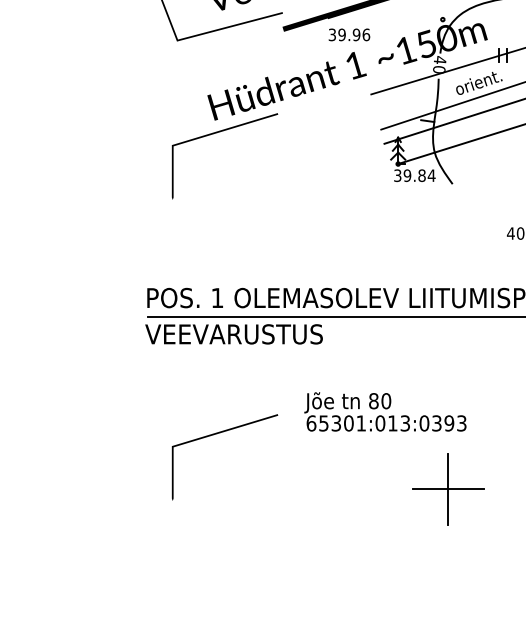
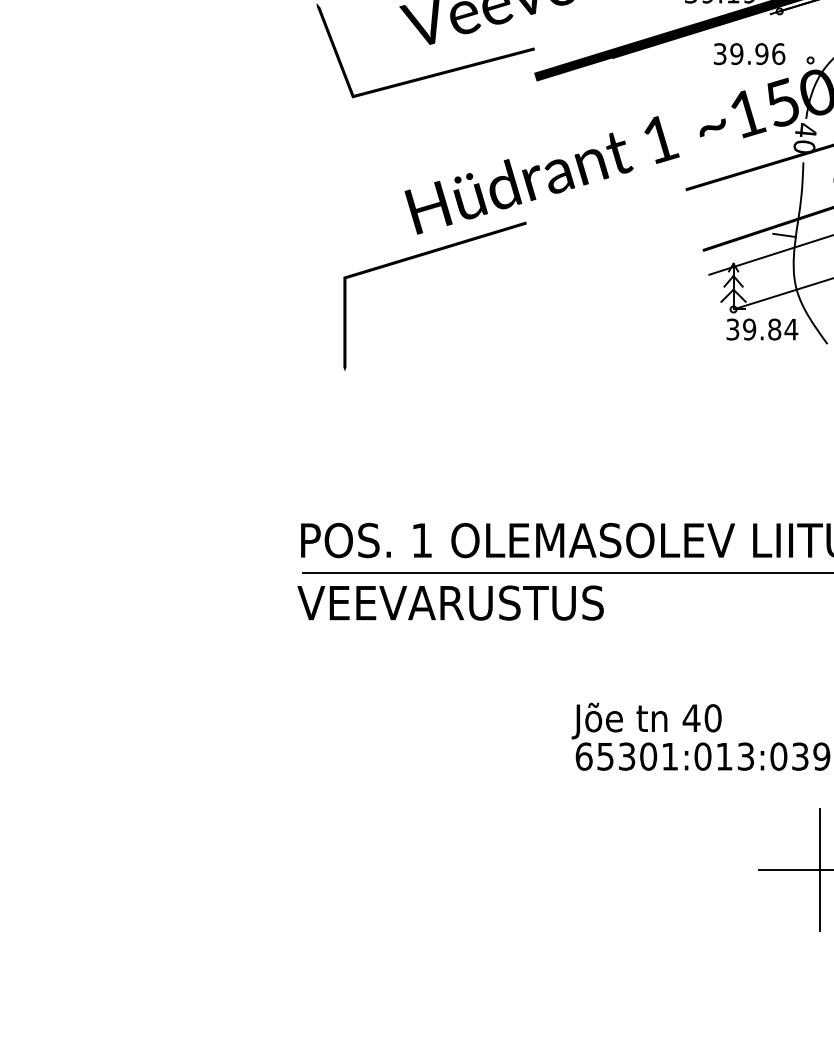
text: (349, 34) -> (749, 53), moved
text: (373, 401) -> (691, 718), 80 -> 40
line: (217, 434) -> (422, 775), removed

